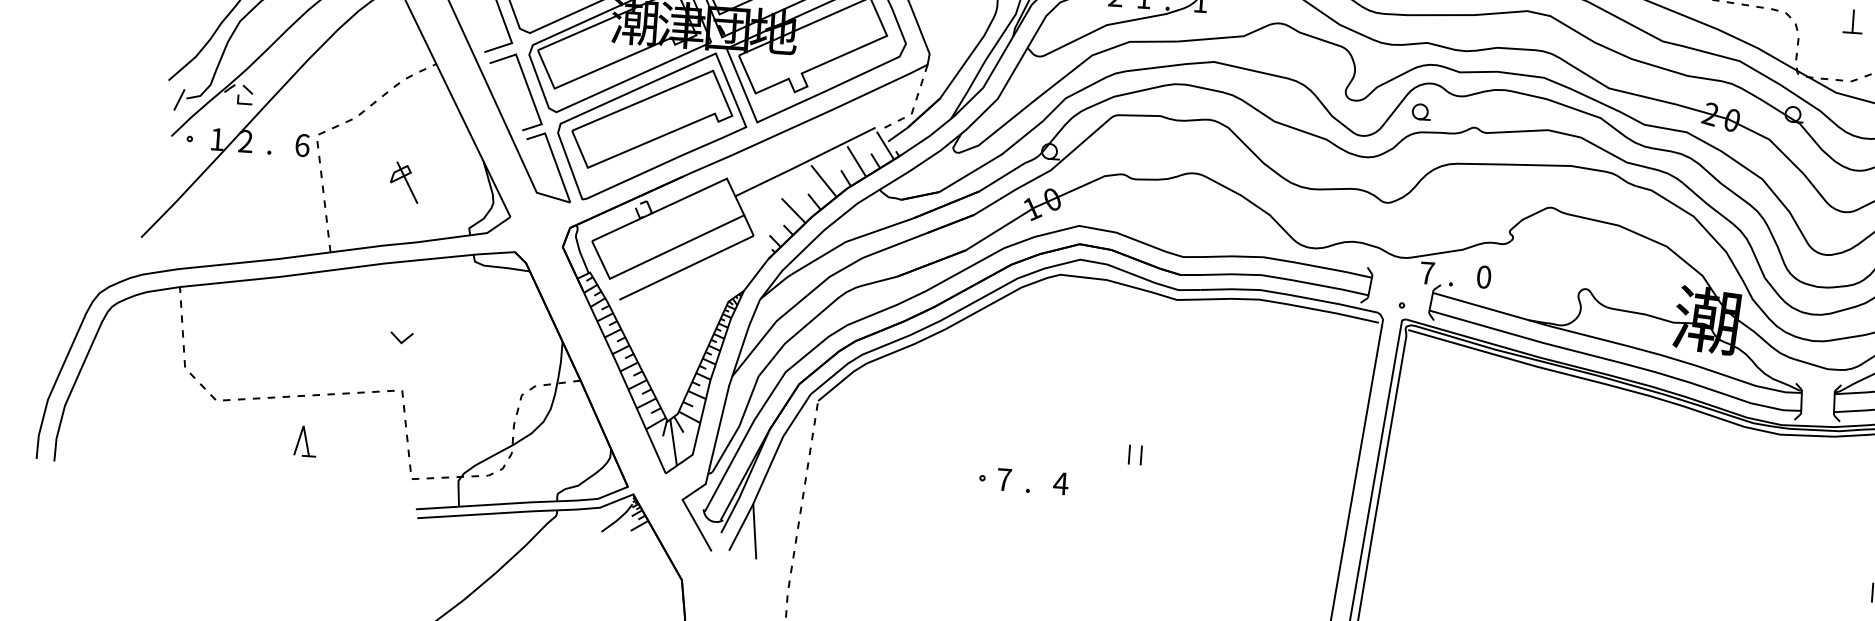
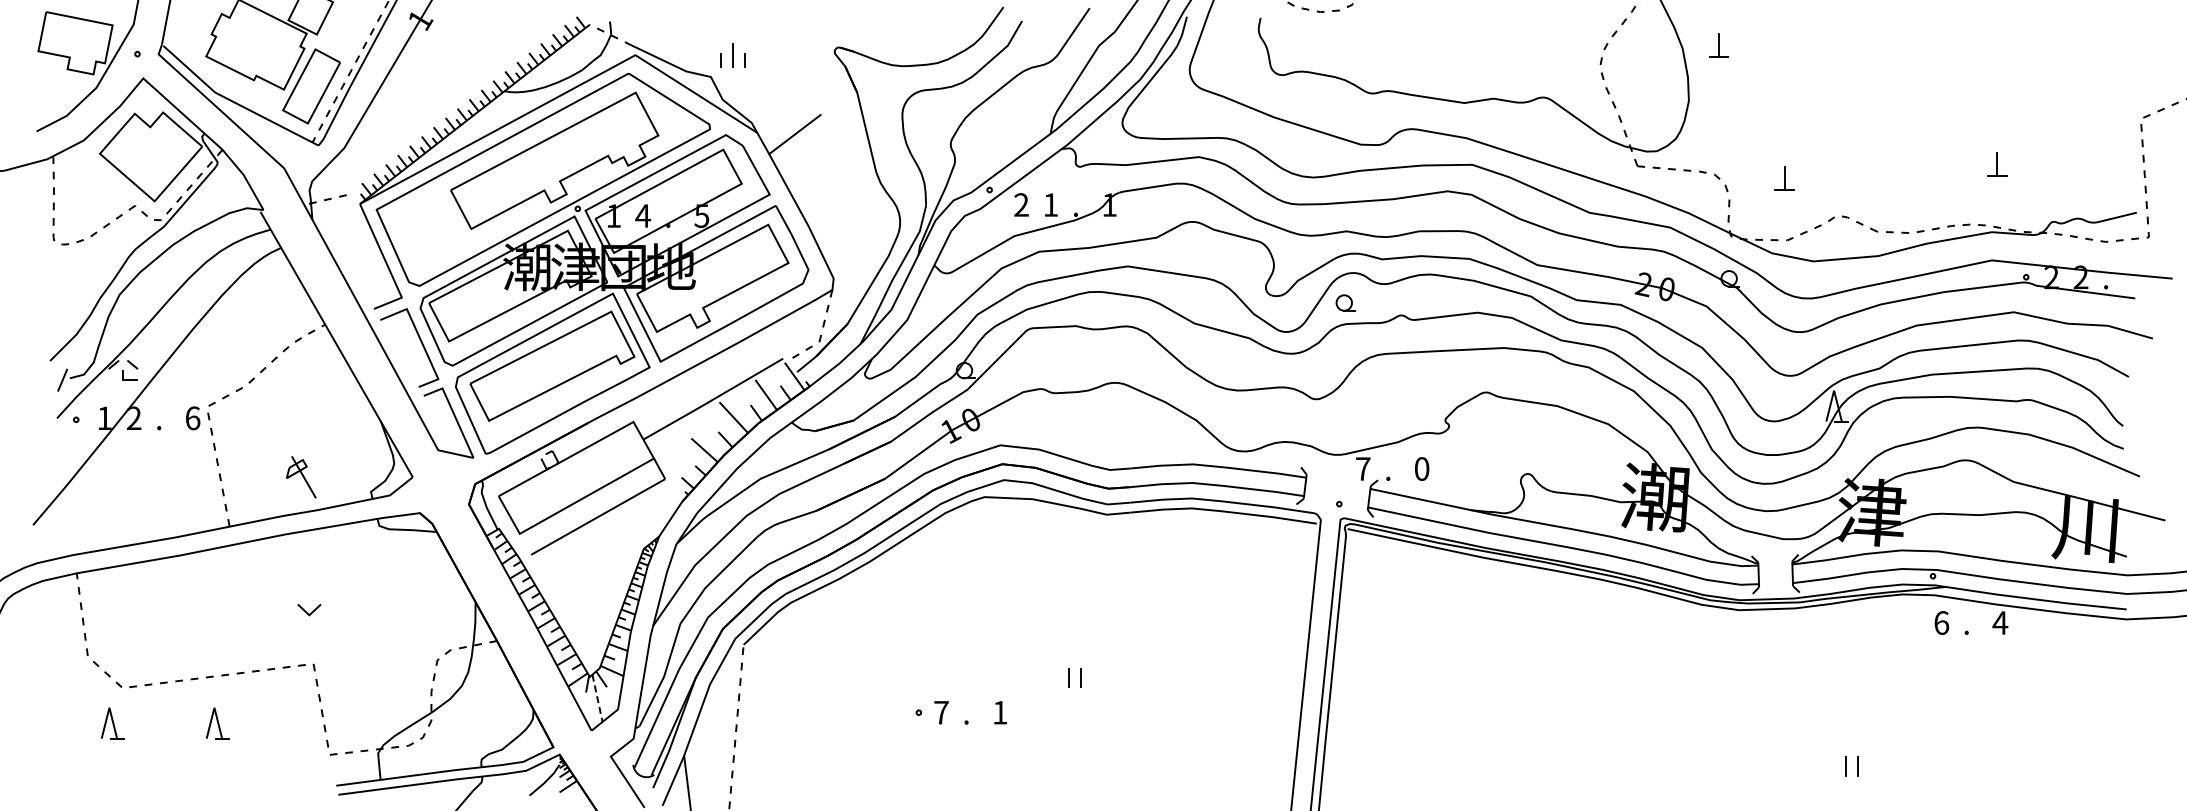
part: (405, 182) -> (301, 477), moved
part: (204, 434) -> (112, 723), added
line: (673, 442) -> (597, 698), solid -> dashed
text: (1061, 483) -> (1000, 712), 4 -> 1

